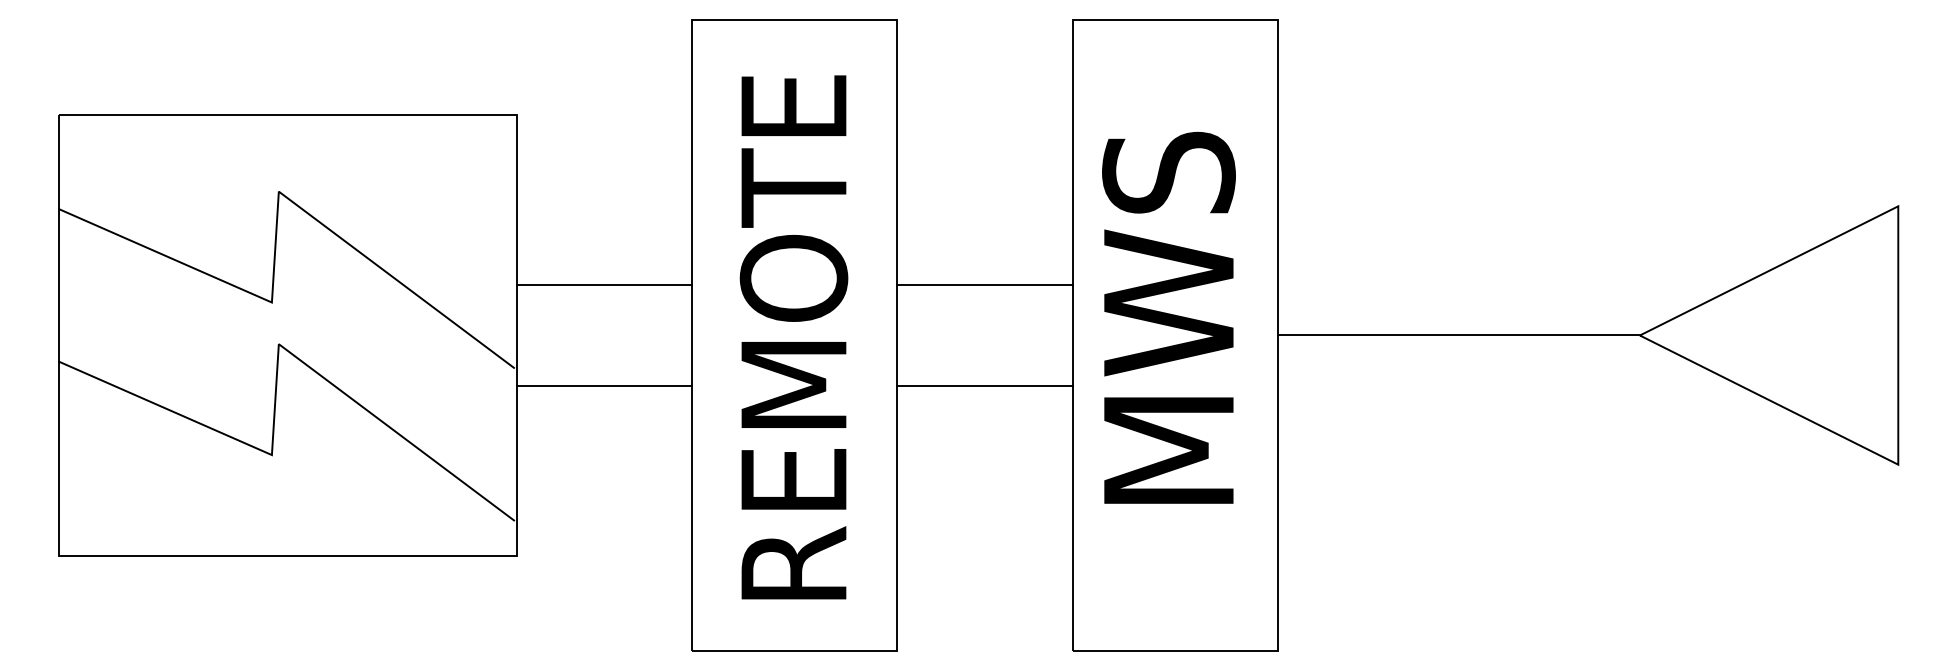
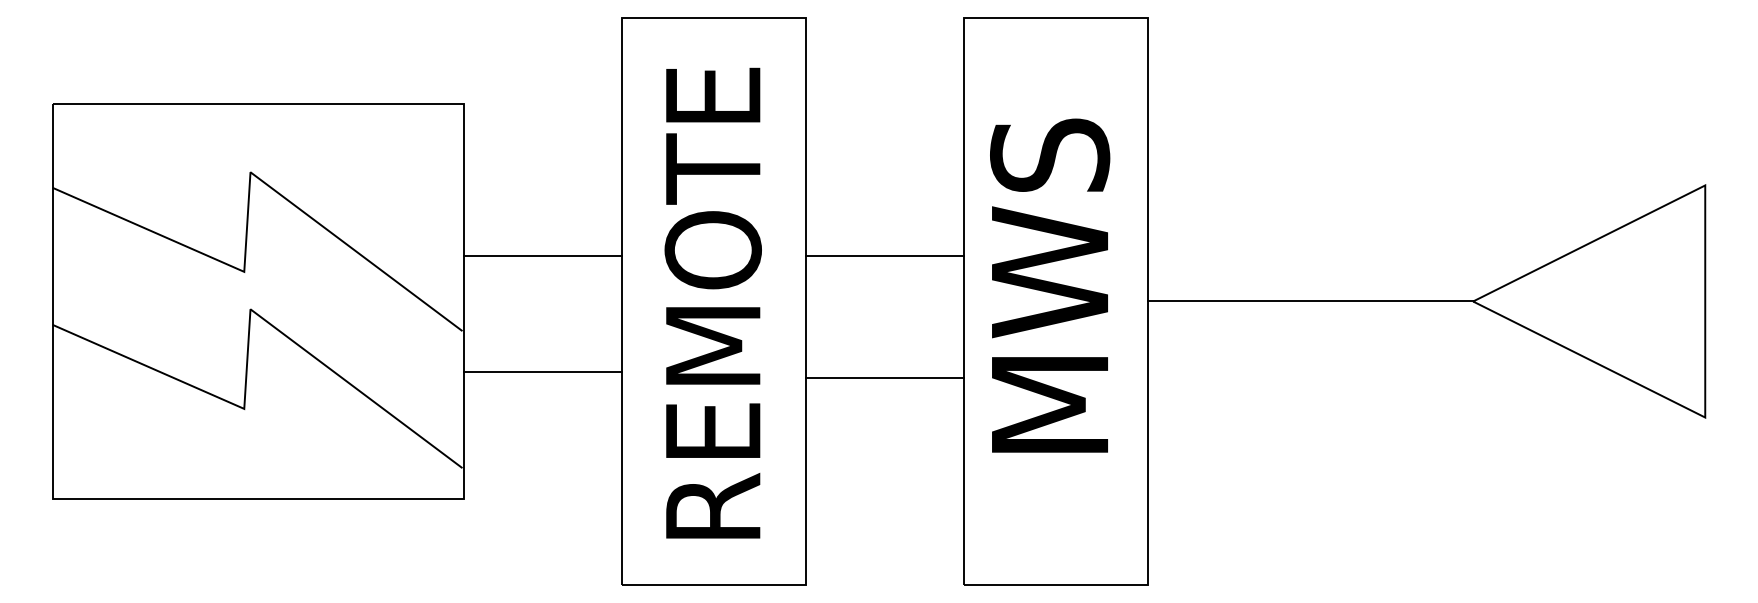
line: (604, 386) -> (543, 372), moved
line: (984, 386) -> (884, 377), moved

